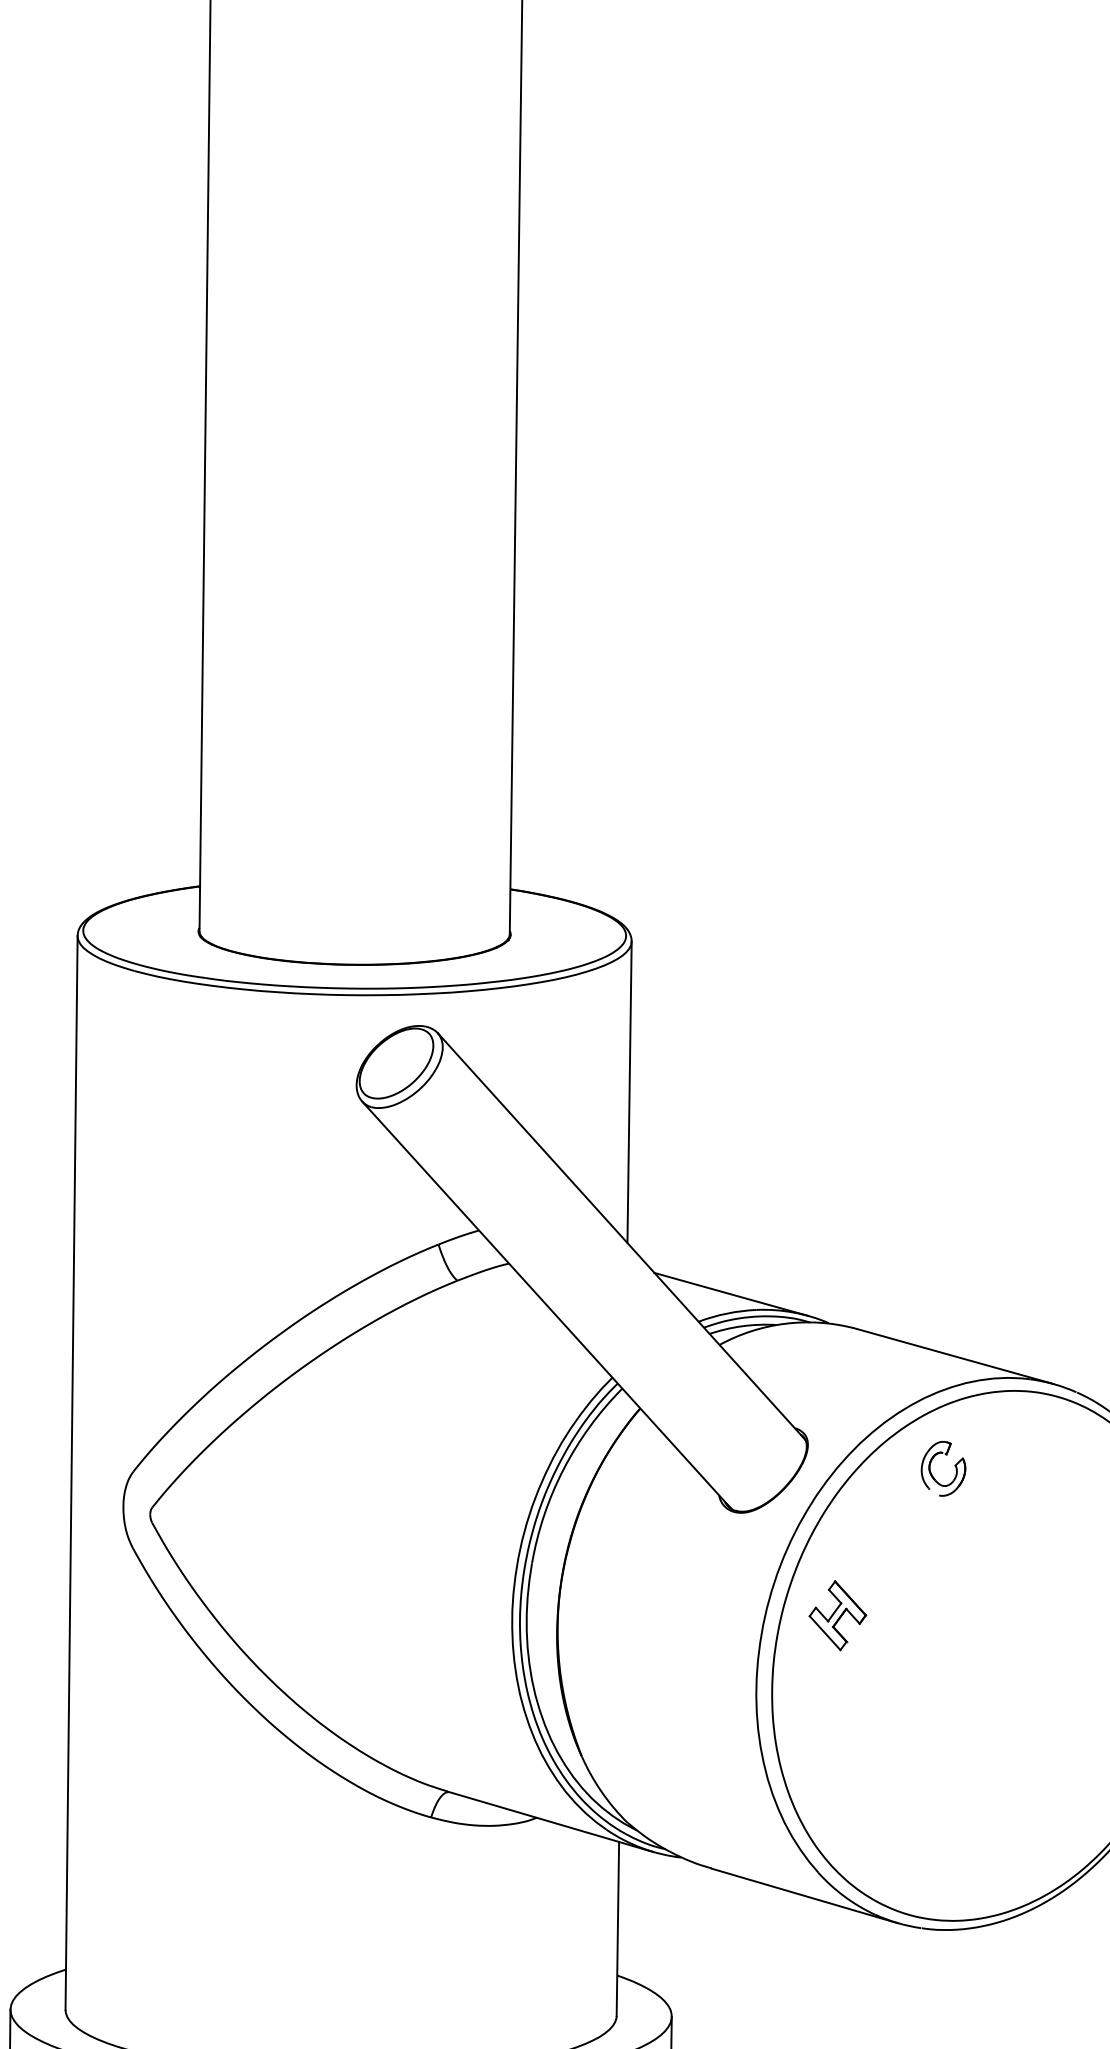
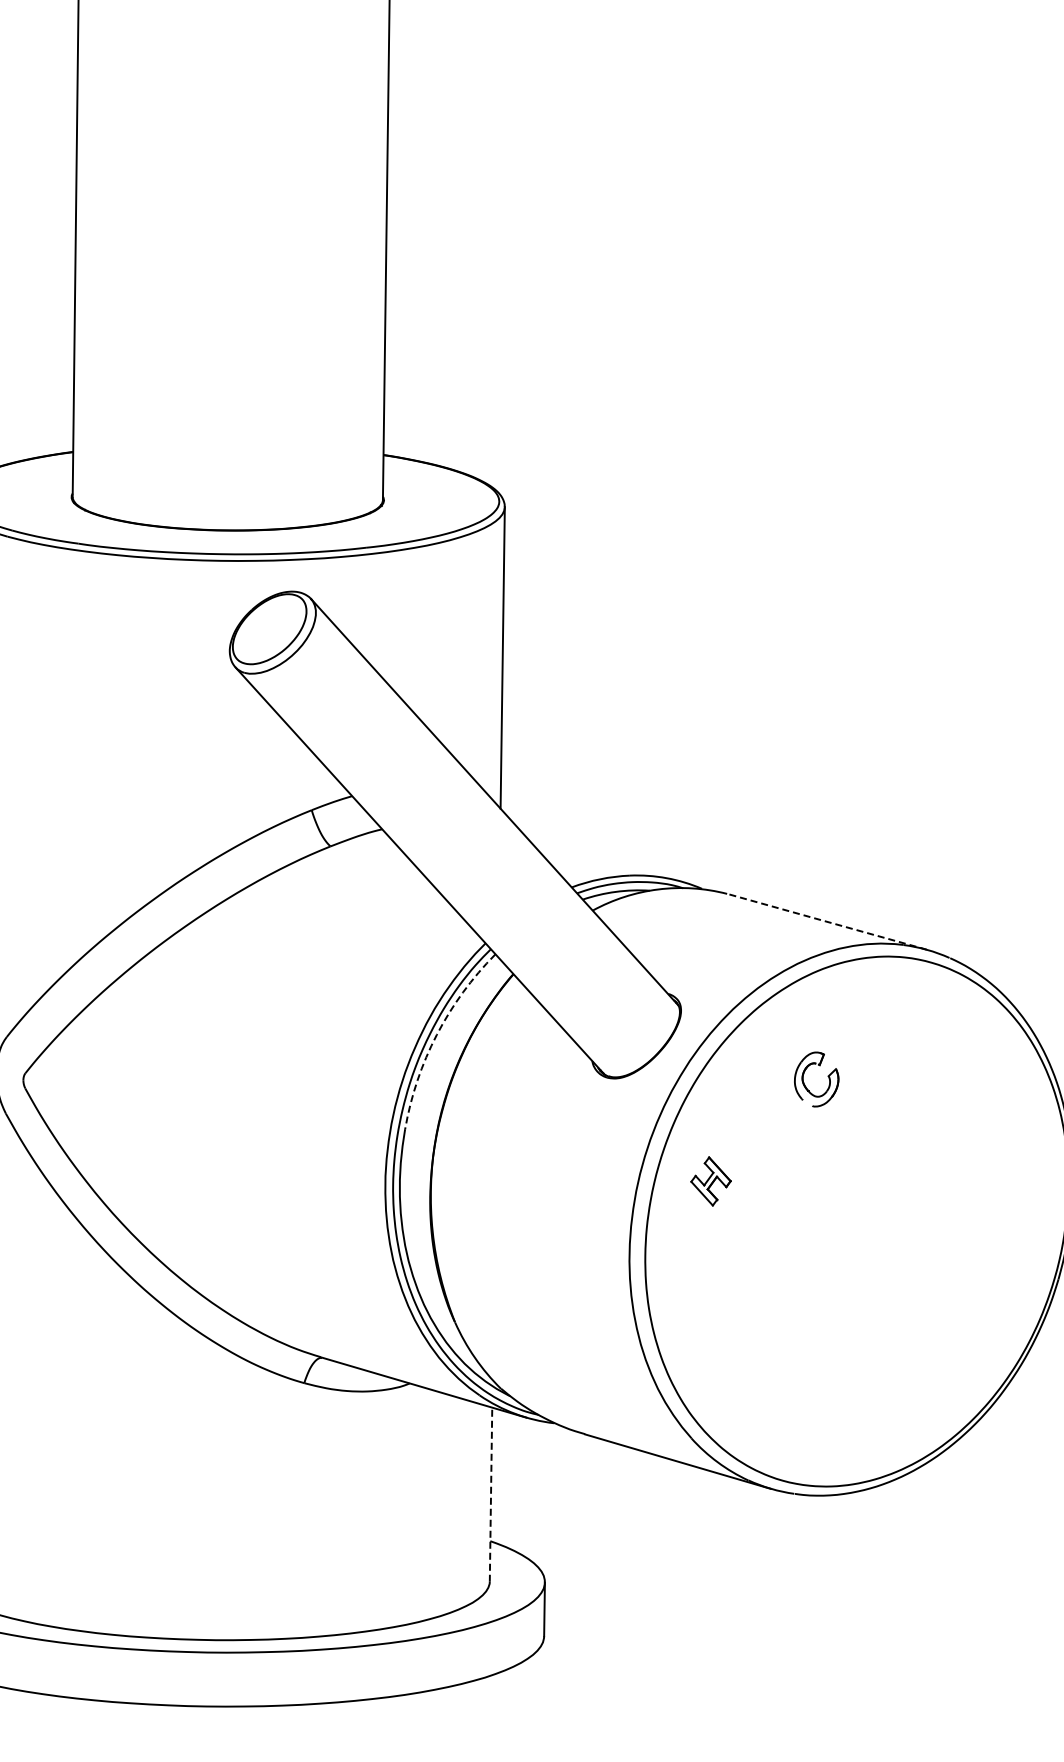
line: (731, 1293) -> (604, 859), removed
line: (953, 1356) -> (826, 922), solid -> dashed
part: (954, 1466) -> (827, 1077), moved
arc: (563, 1469) -> (436, 1035), solid -> dashed
part: (837, 1615) -> (710, 1181), size x0.7
line: (617, 1928) -> (490, 1494), solid -> dashed

